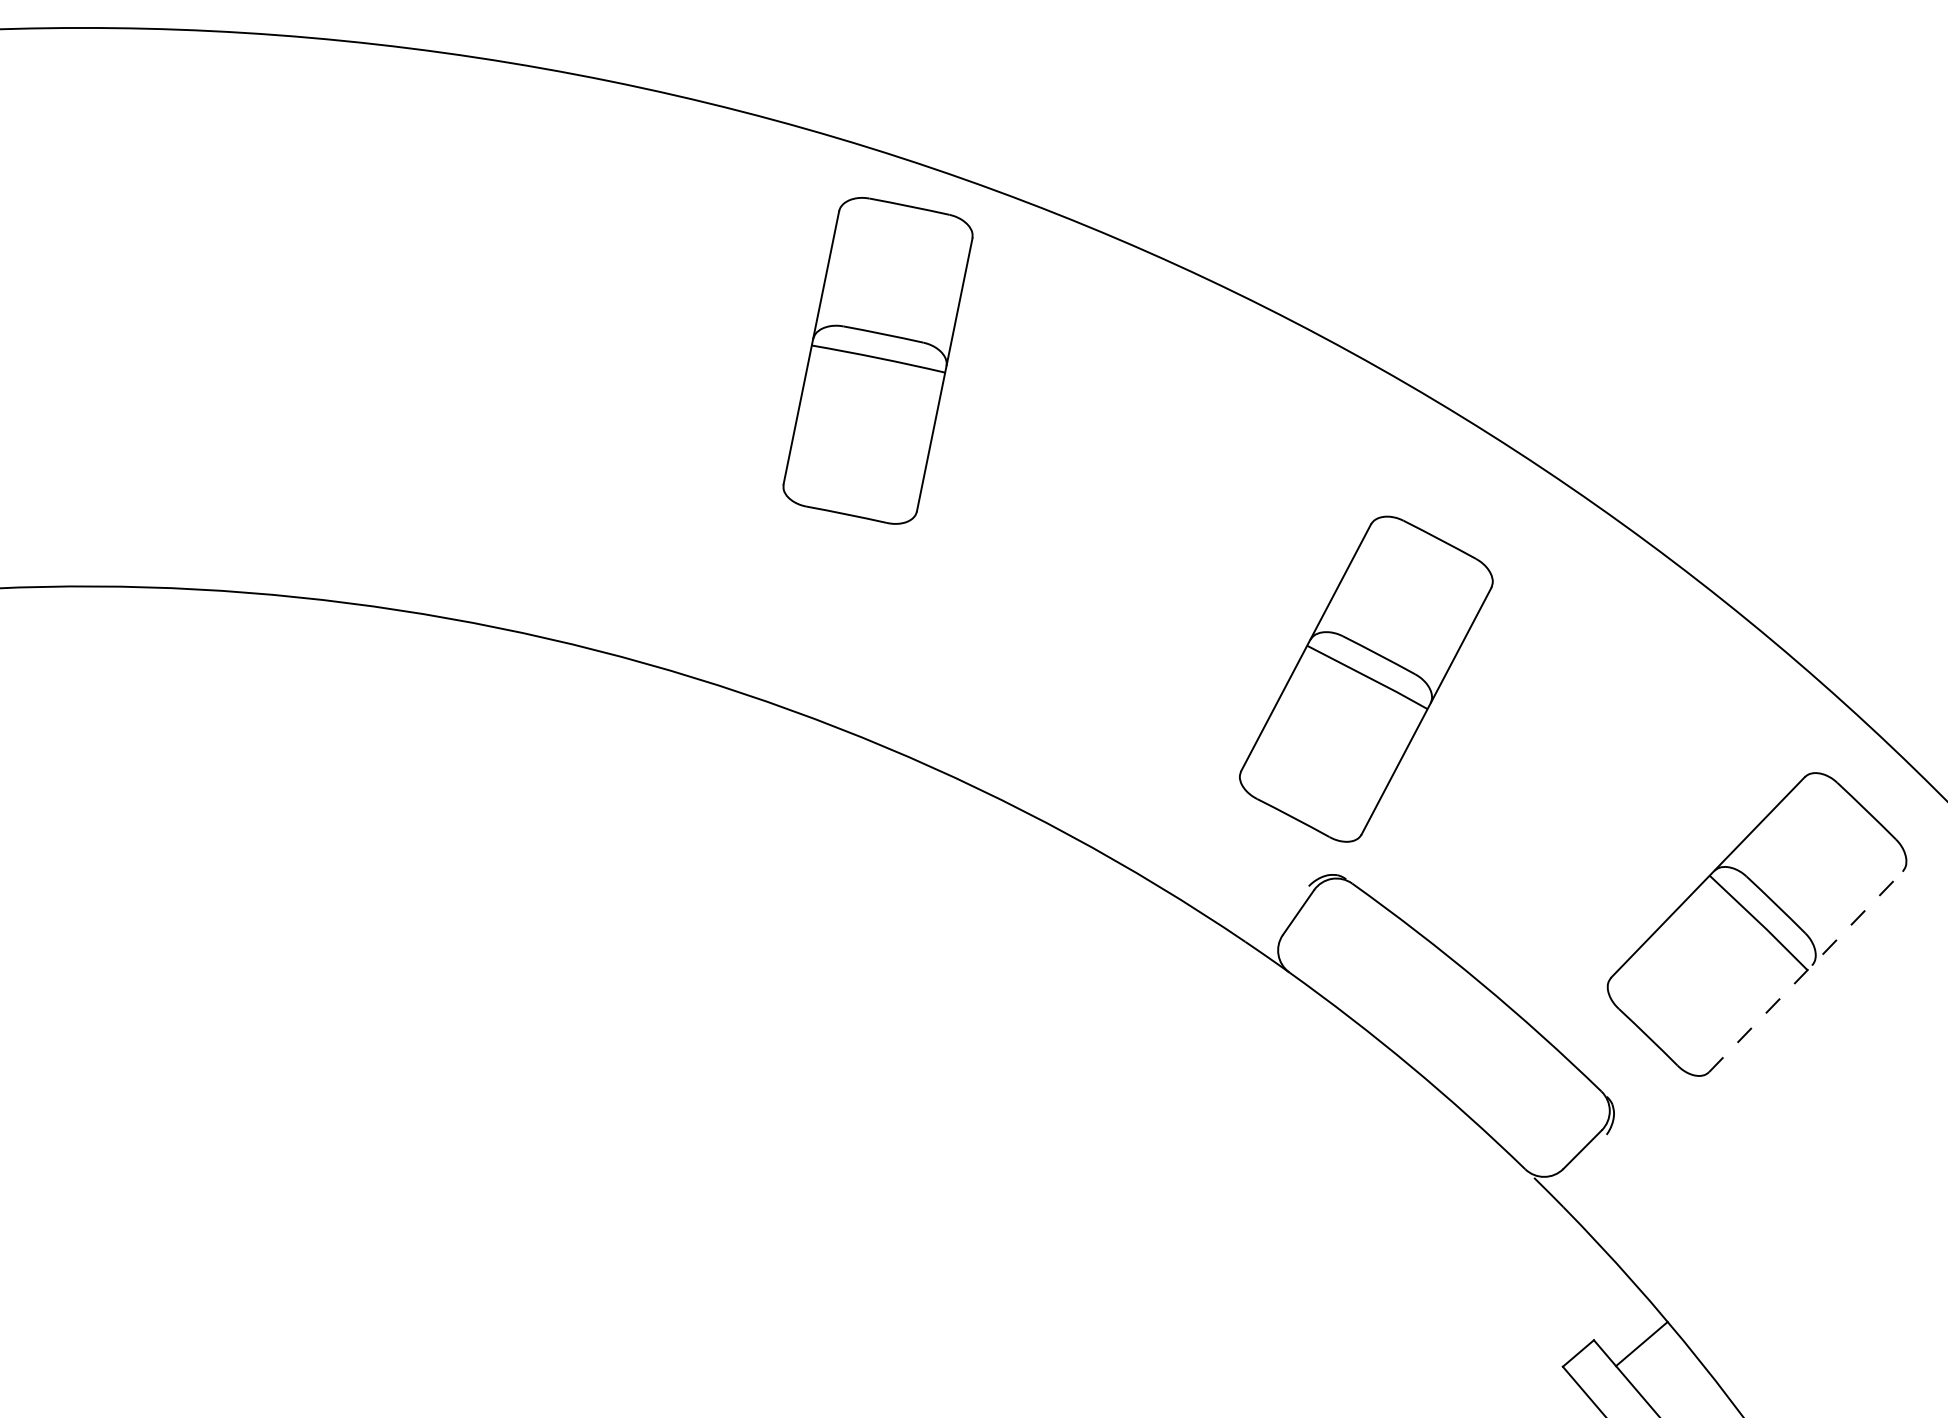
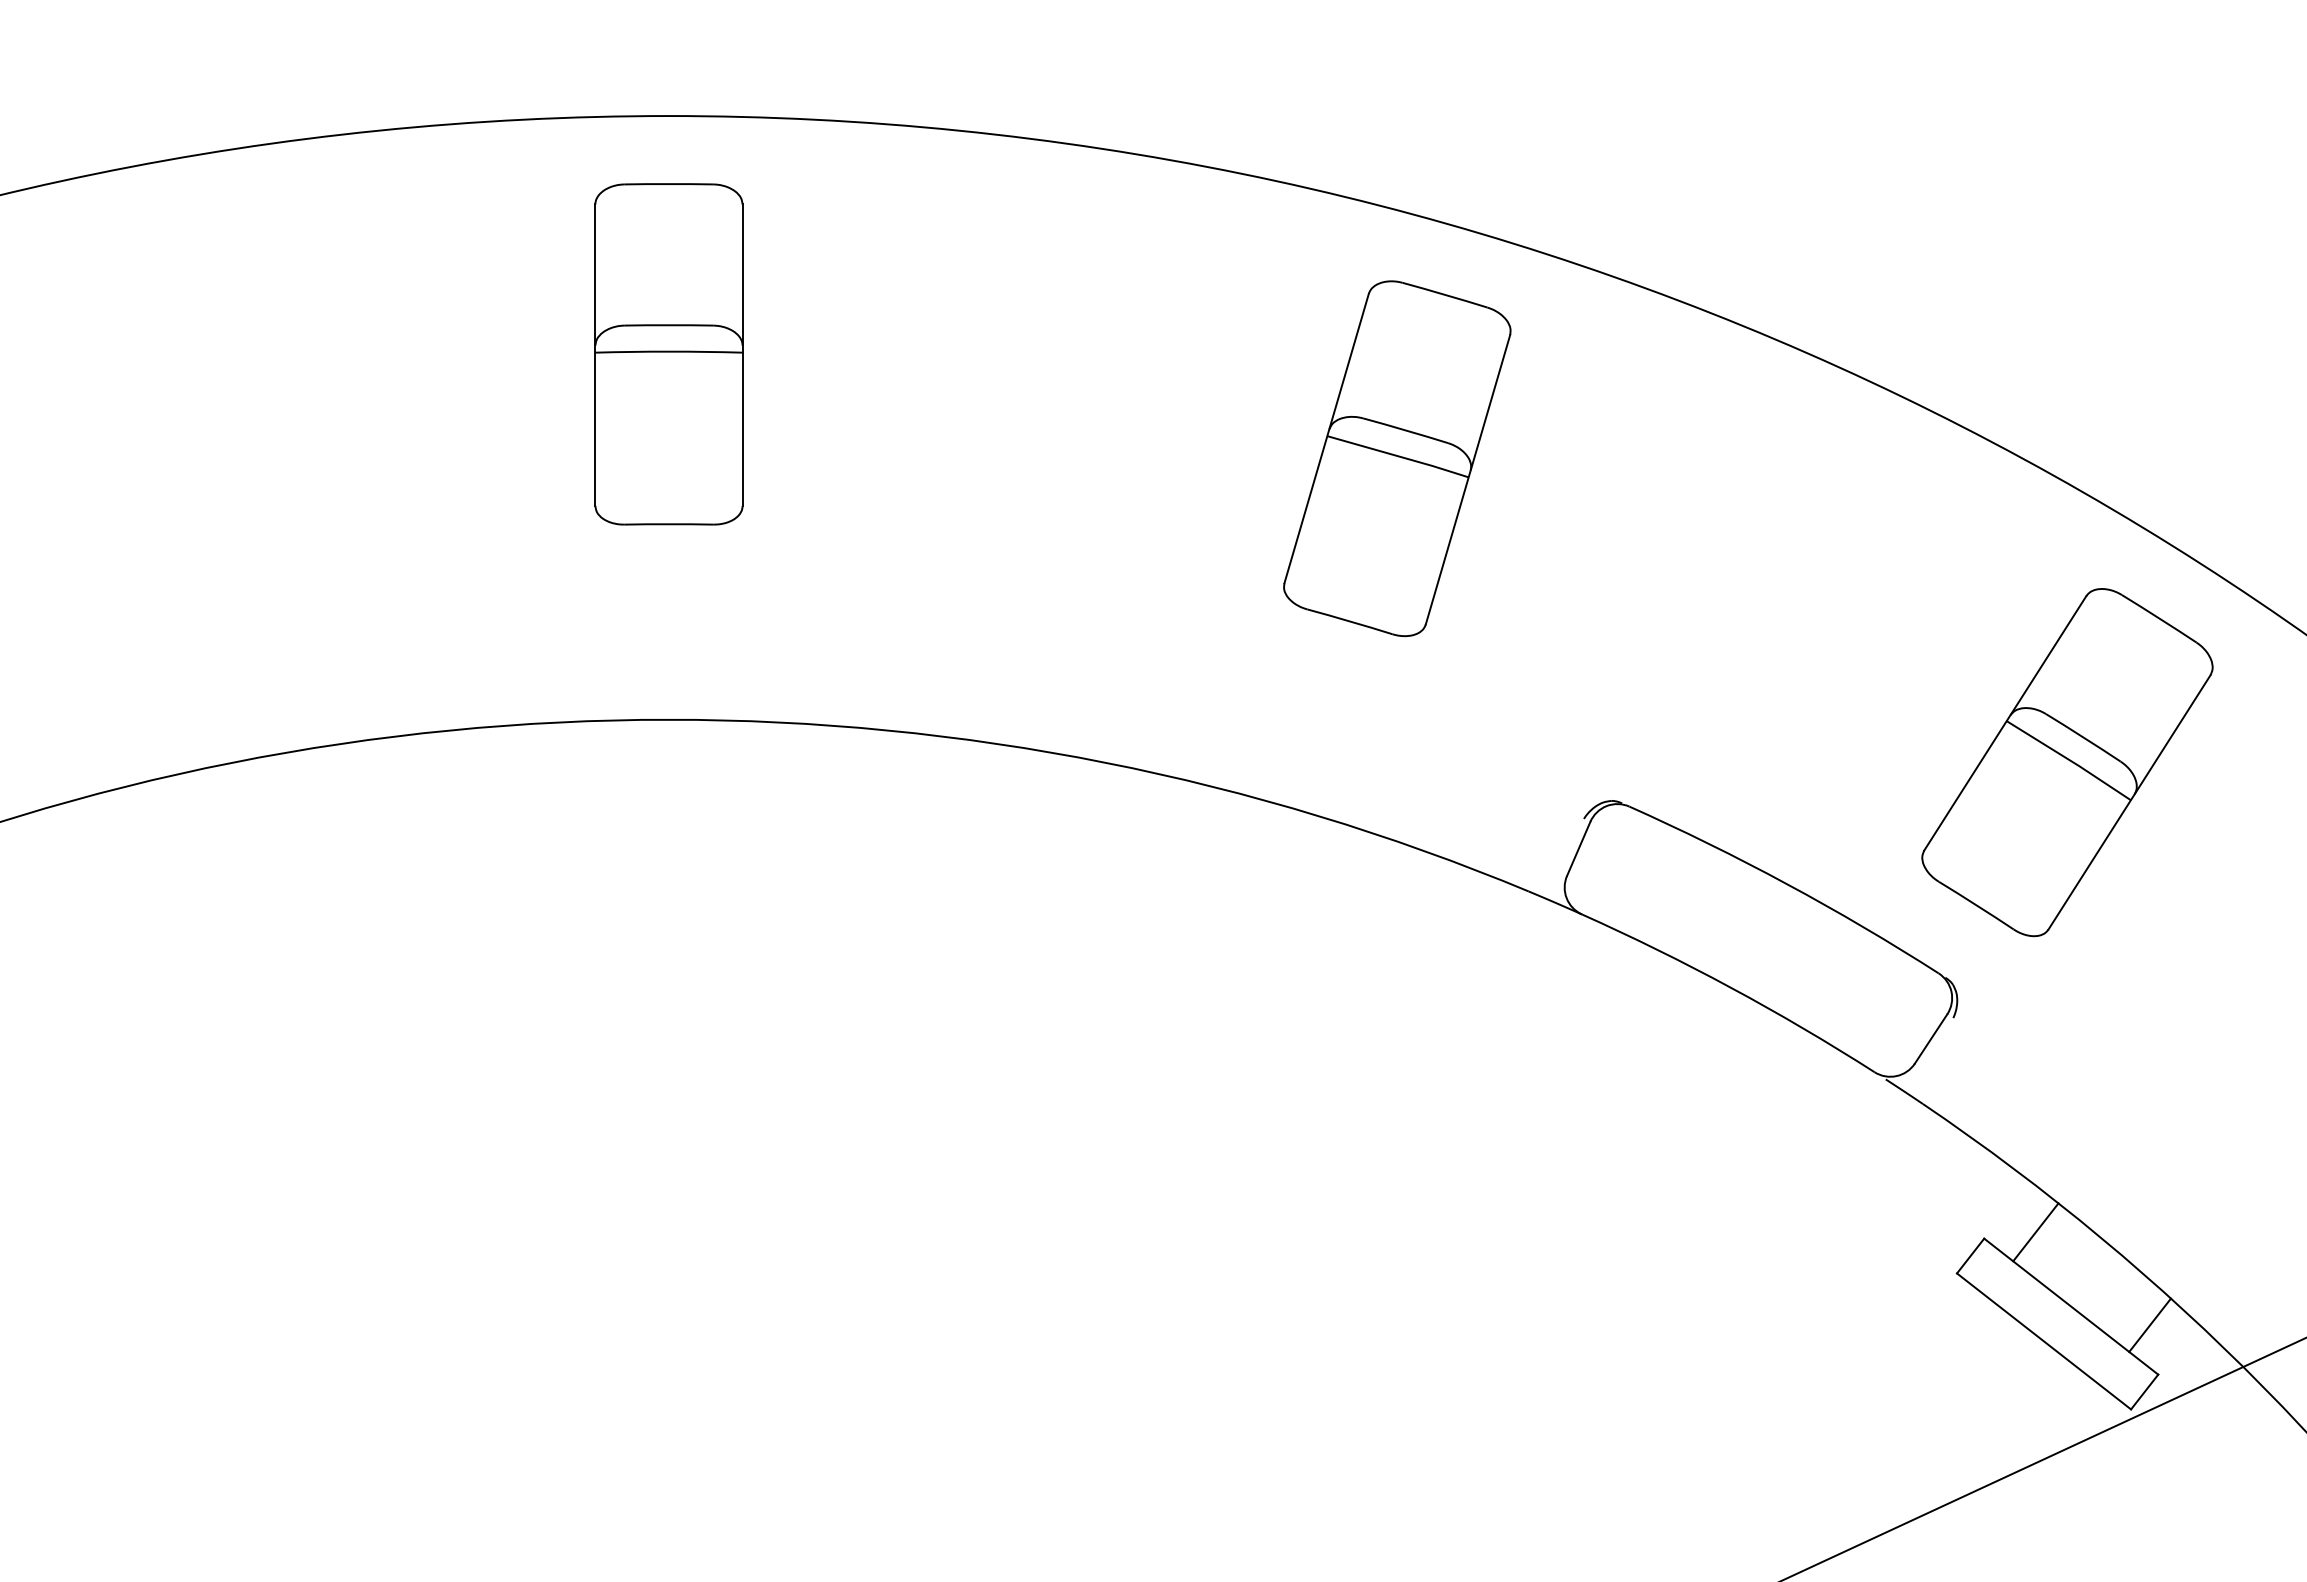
part: (877, 360) -> (668, 354), moved
part: (1366, 678) -> (1397, 458), moved
line: (1805, 972) -> (2129, 802), dashed -> solid

